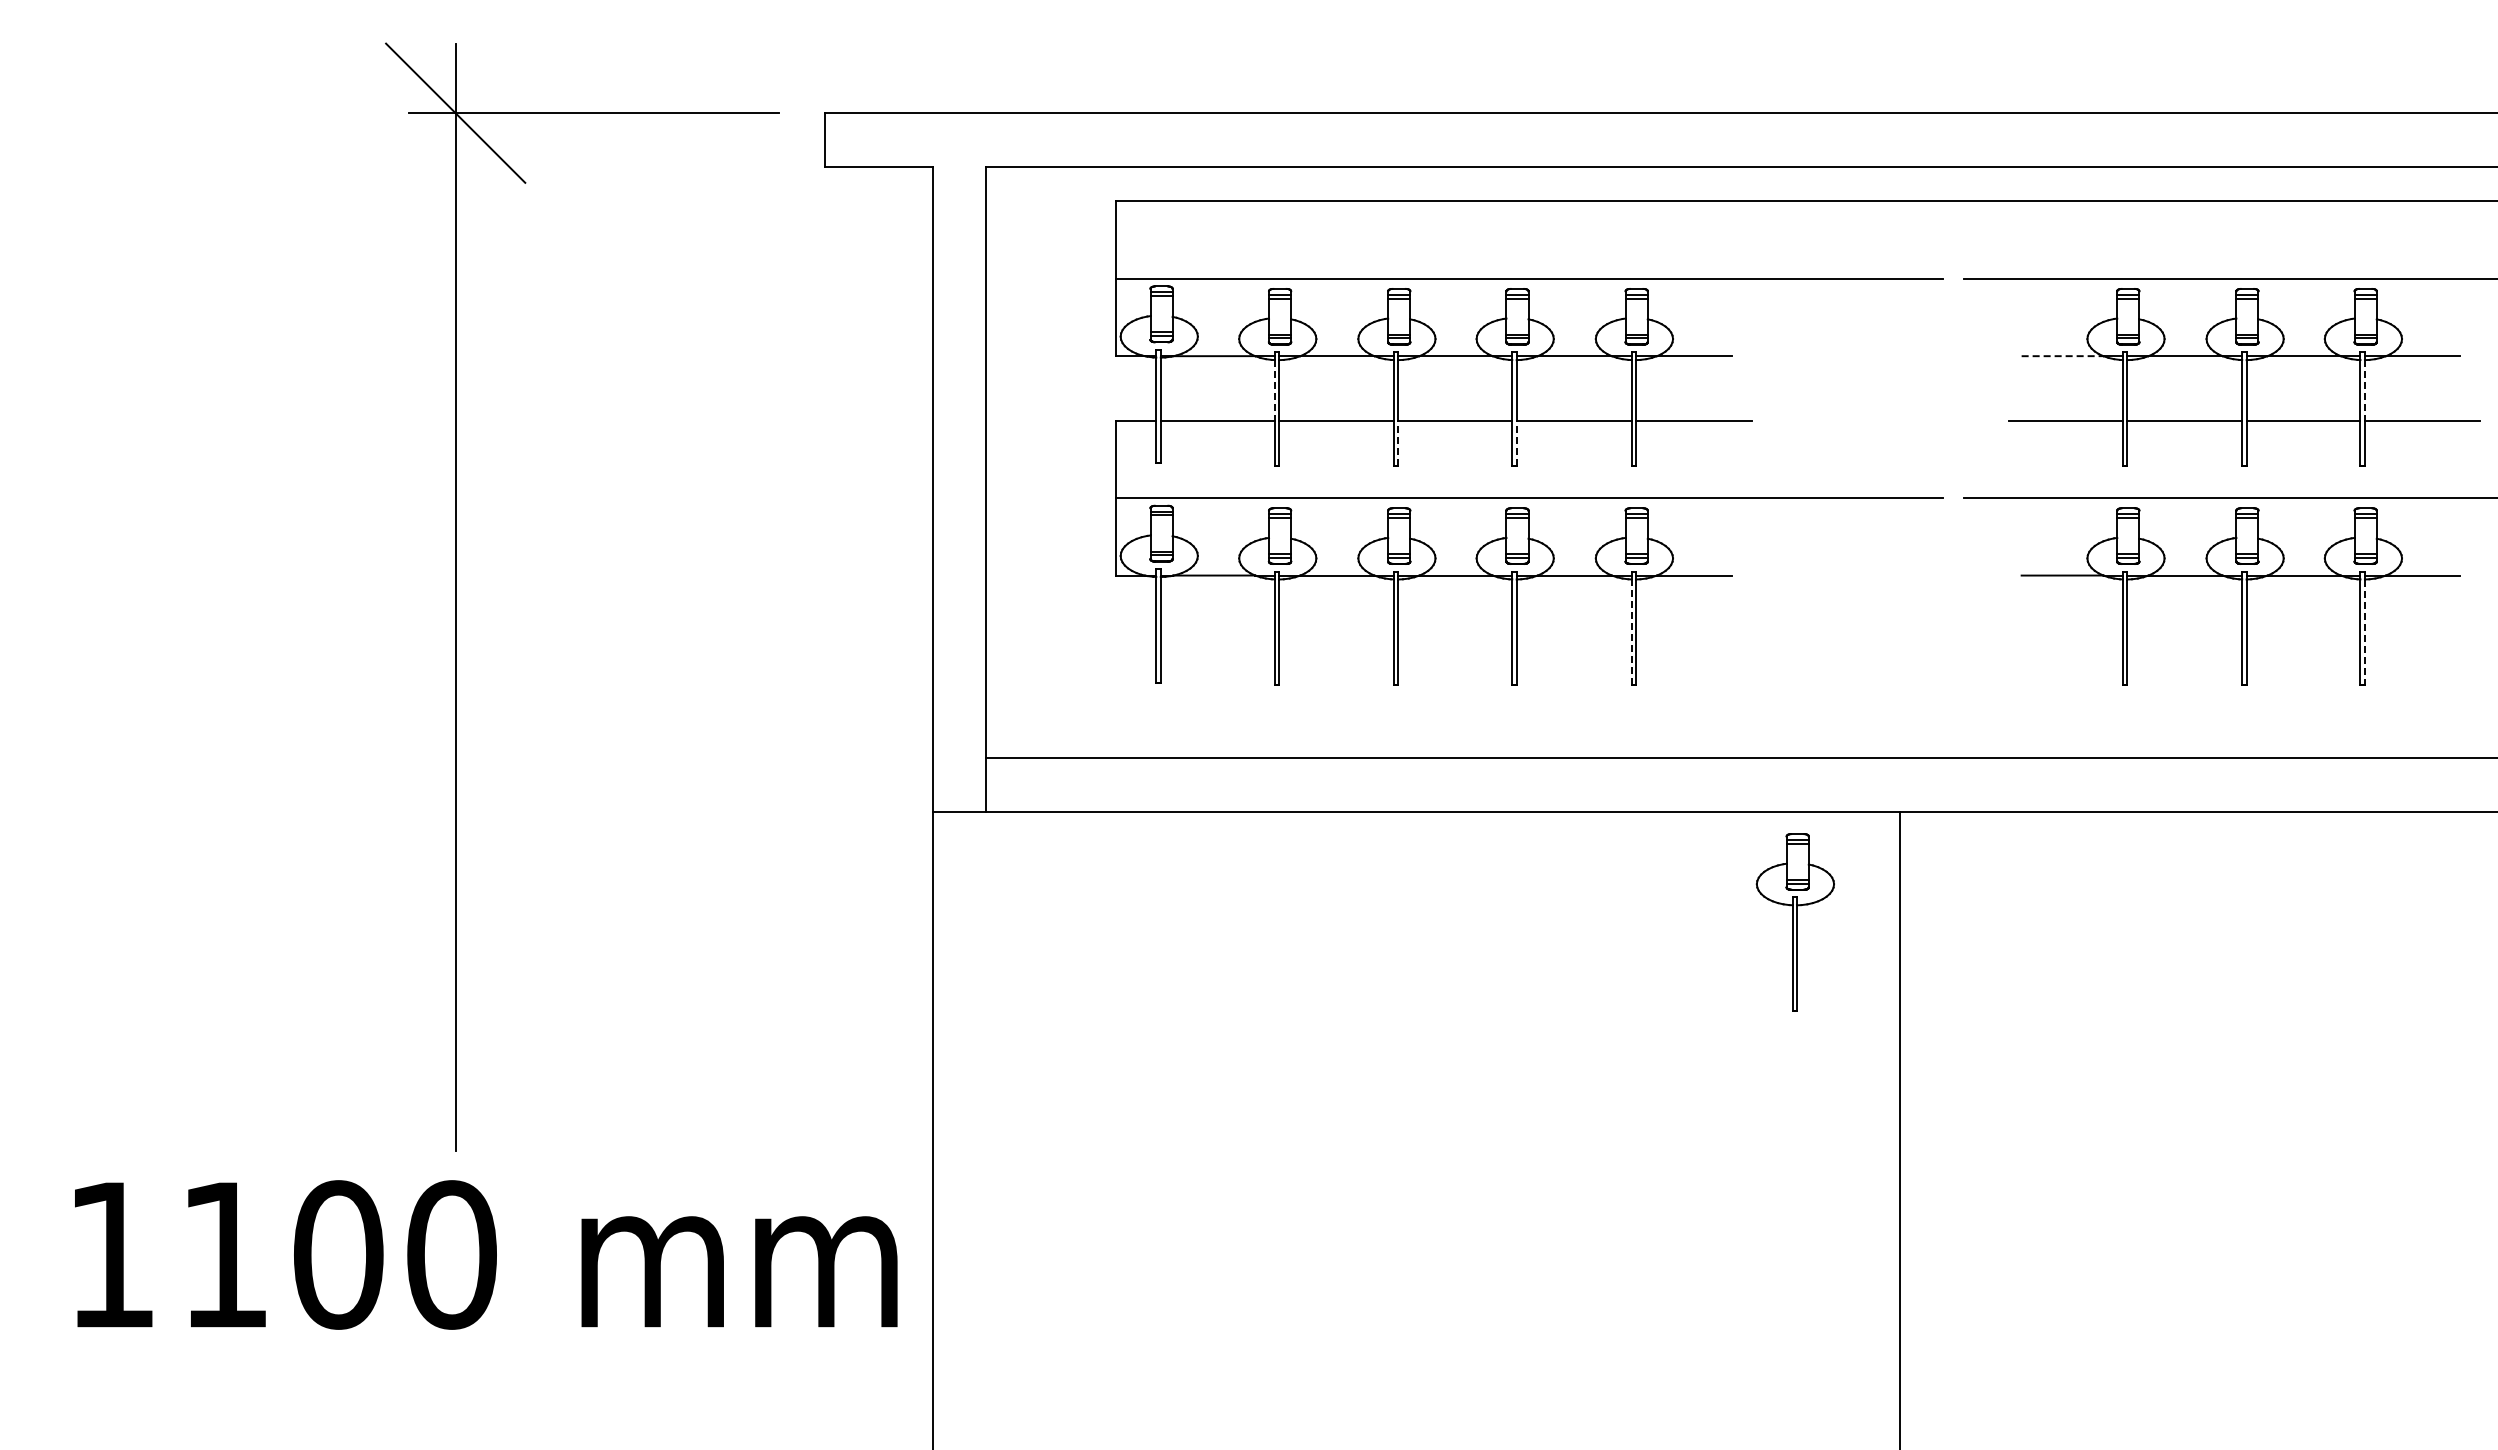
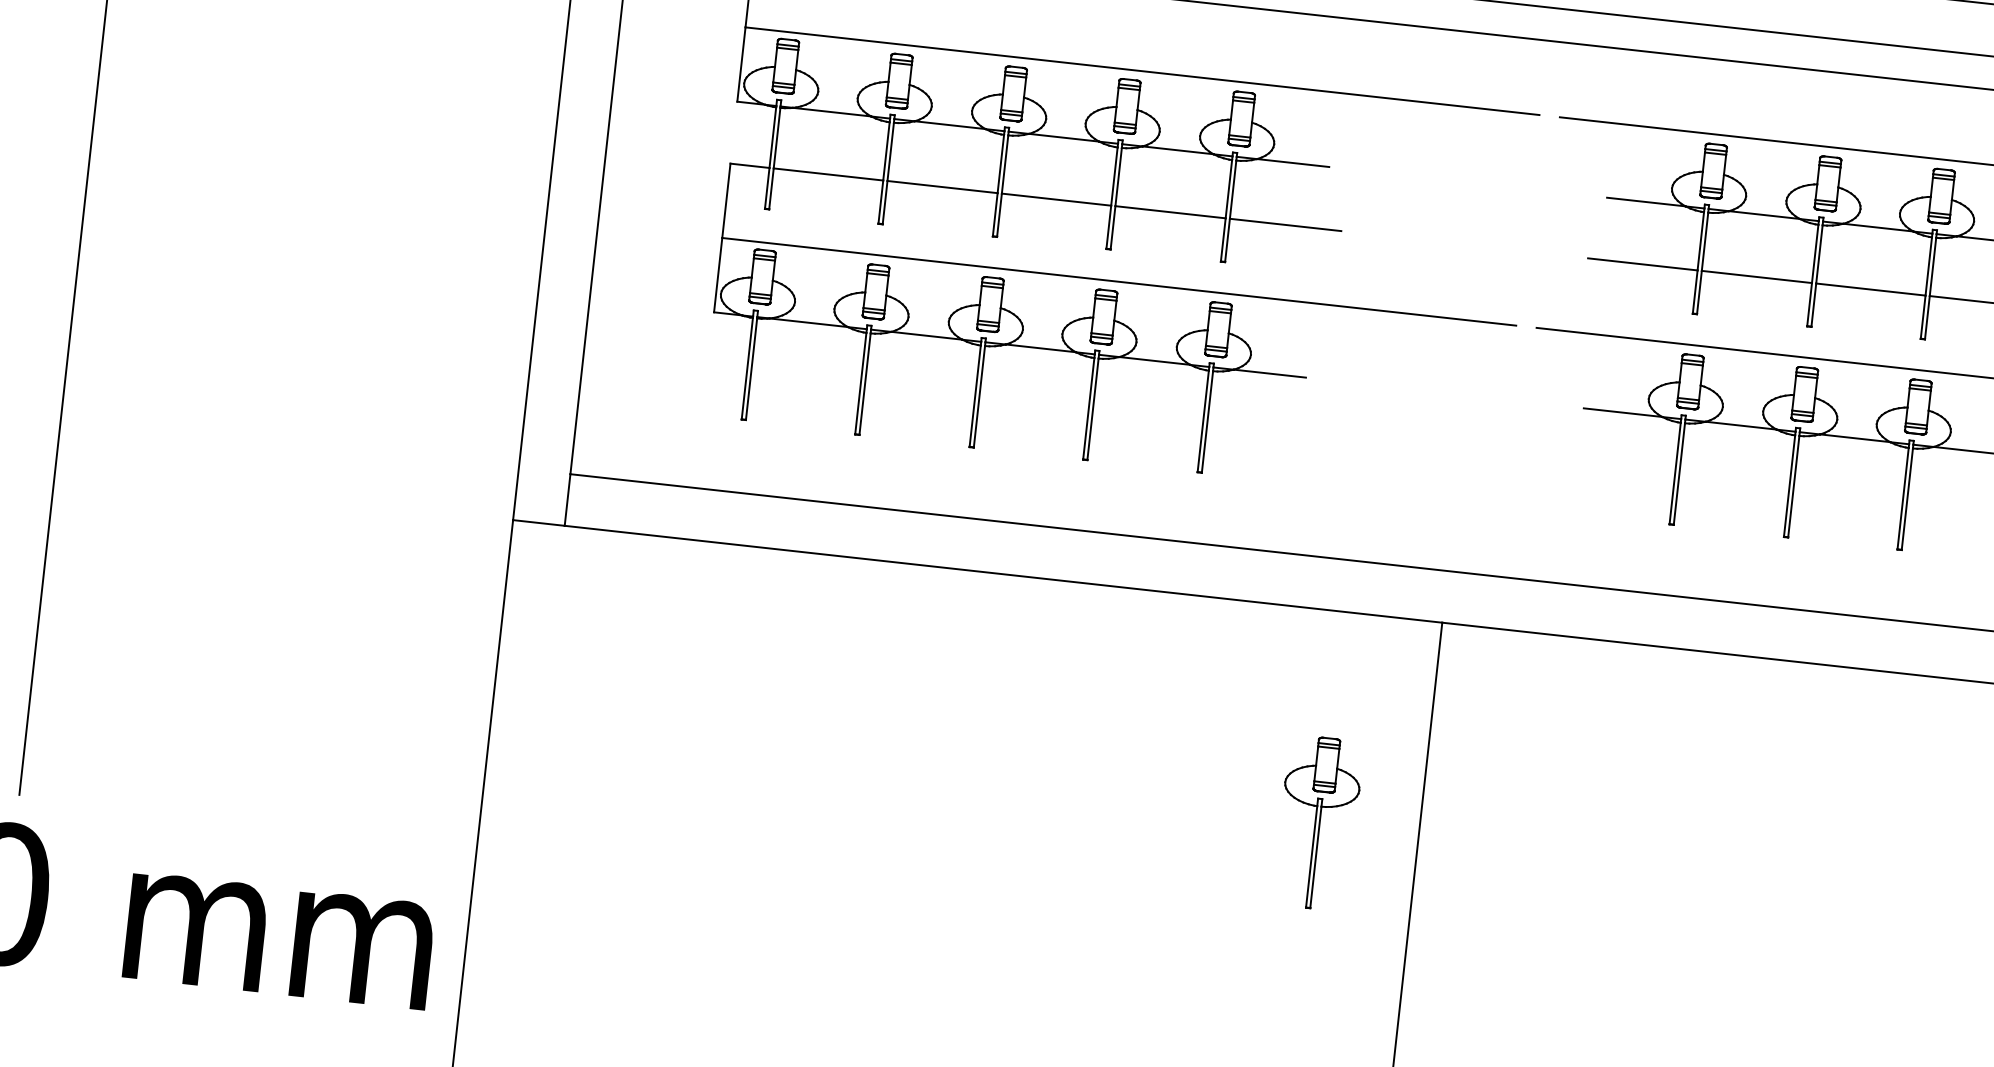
line: (2062, 356) -> (1646, 202), dashed -> solid
line: (1274, 390) -> (886, 151), dashed -> solid
line: (2364, 390) -> (1932, 267), dashed -> solid
line: (1398, 442) -> (999, 214), dashed -> solid
line: (1516, 442) -> (1112, 227), dashed -> solid
line: (1631, 632) -> (1203, 421), dashed -> solid
line: (2364, 632) -> (1906, 499), dashed -> solid
part: (1794, 922) -> (1317, 822), moved

